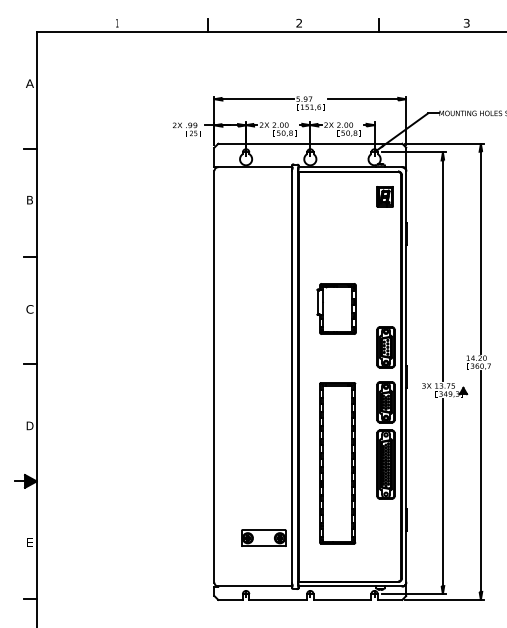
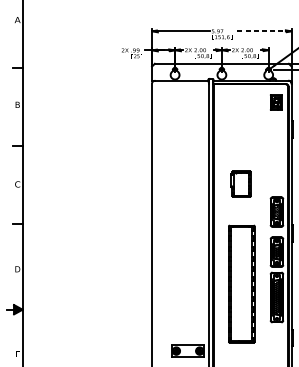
line: (366, 99) -> (262, 31), solid -> dashed
part: (336, 308) -> (240, 183), size x0.7
part: (337, 463) -> (241, 284), moved

